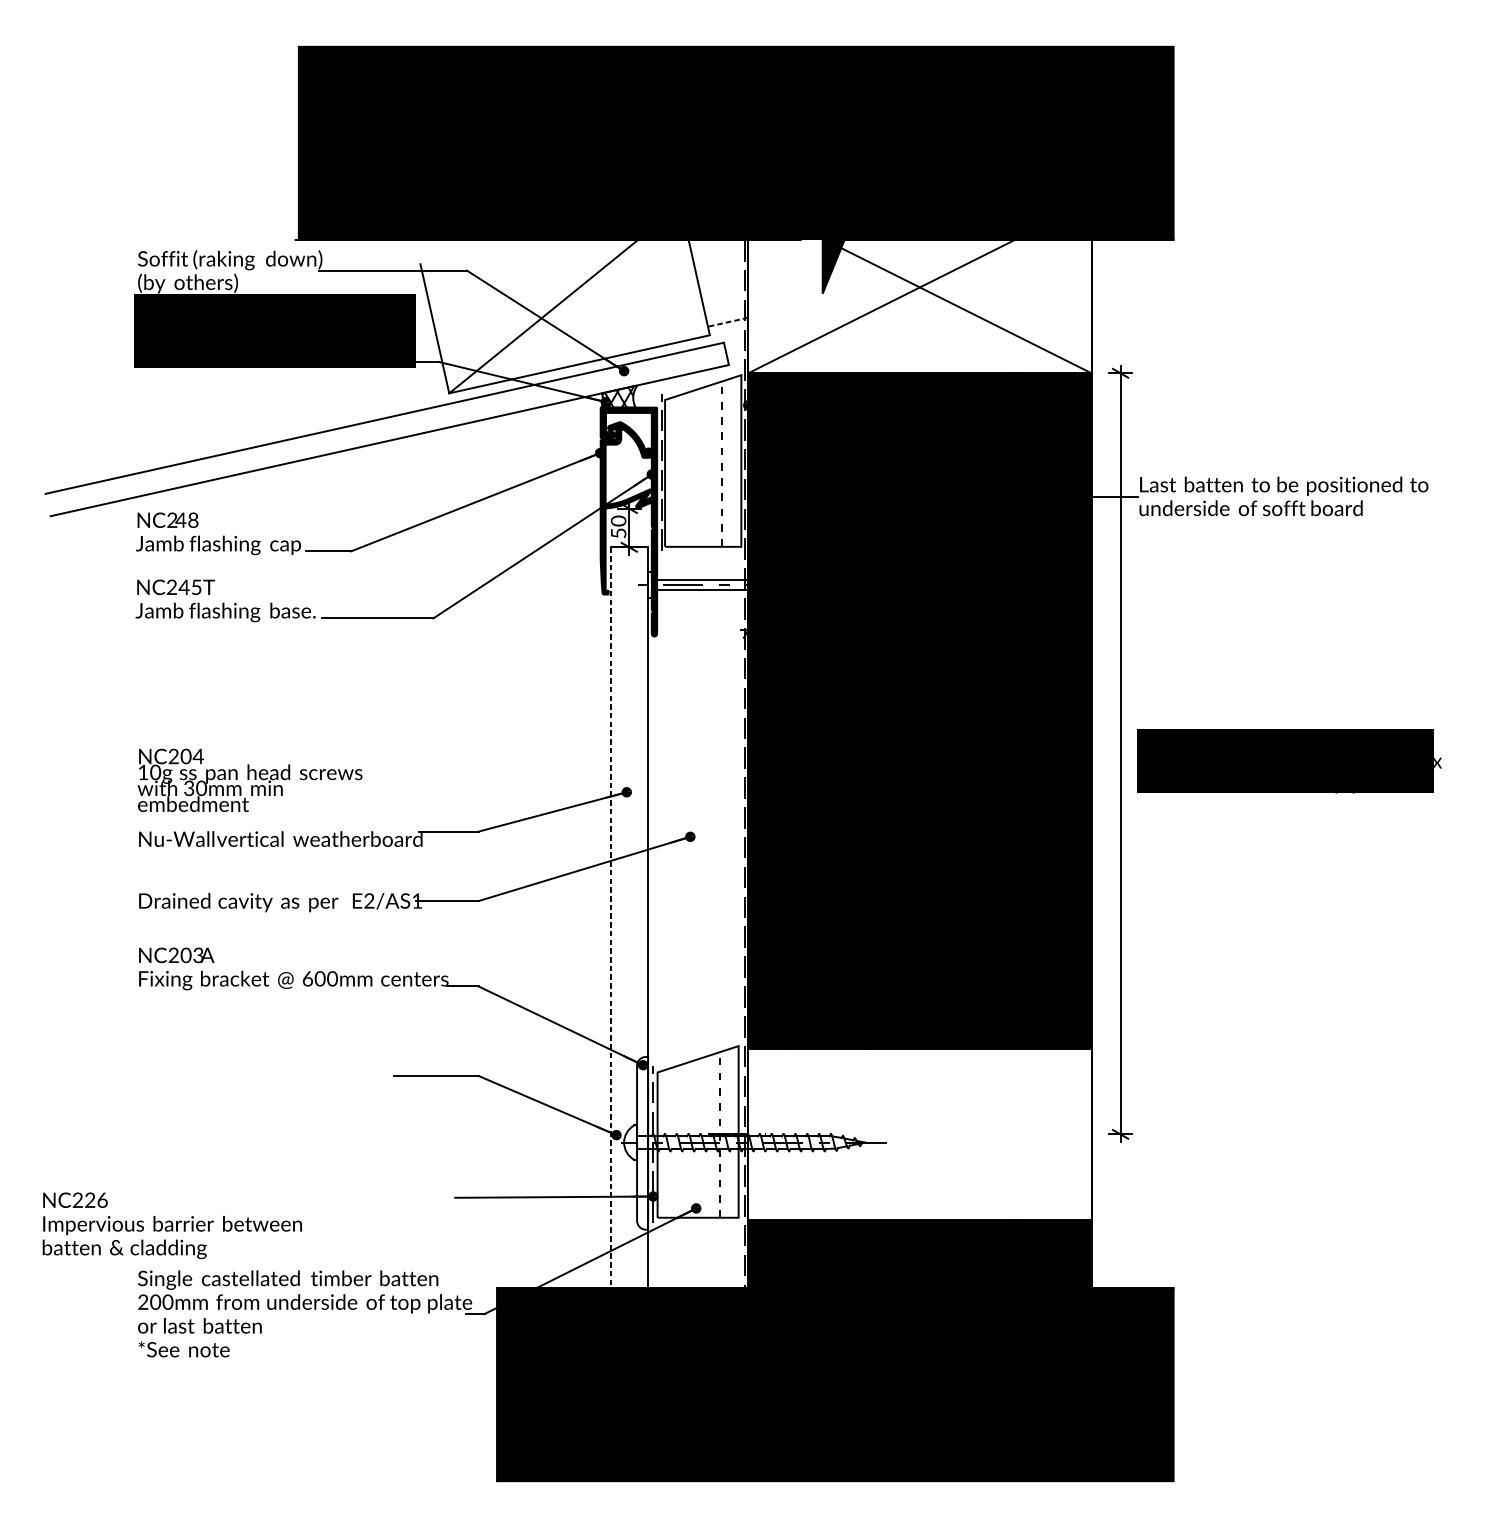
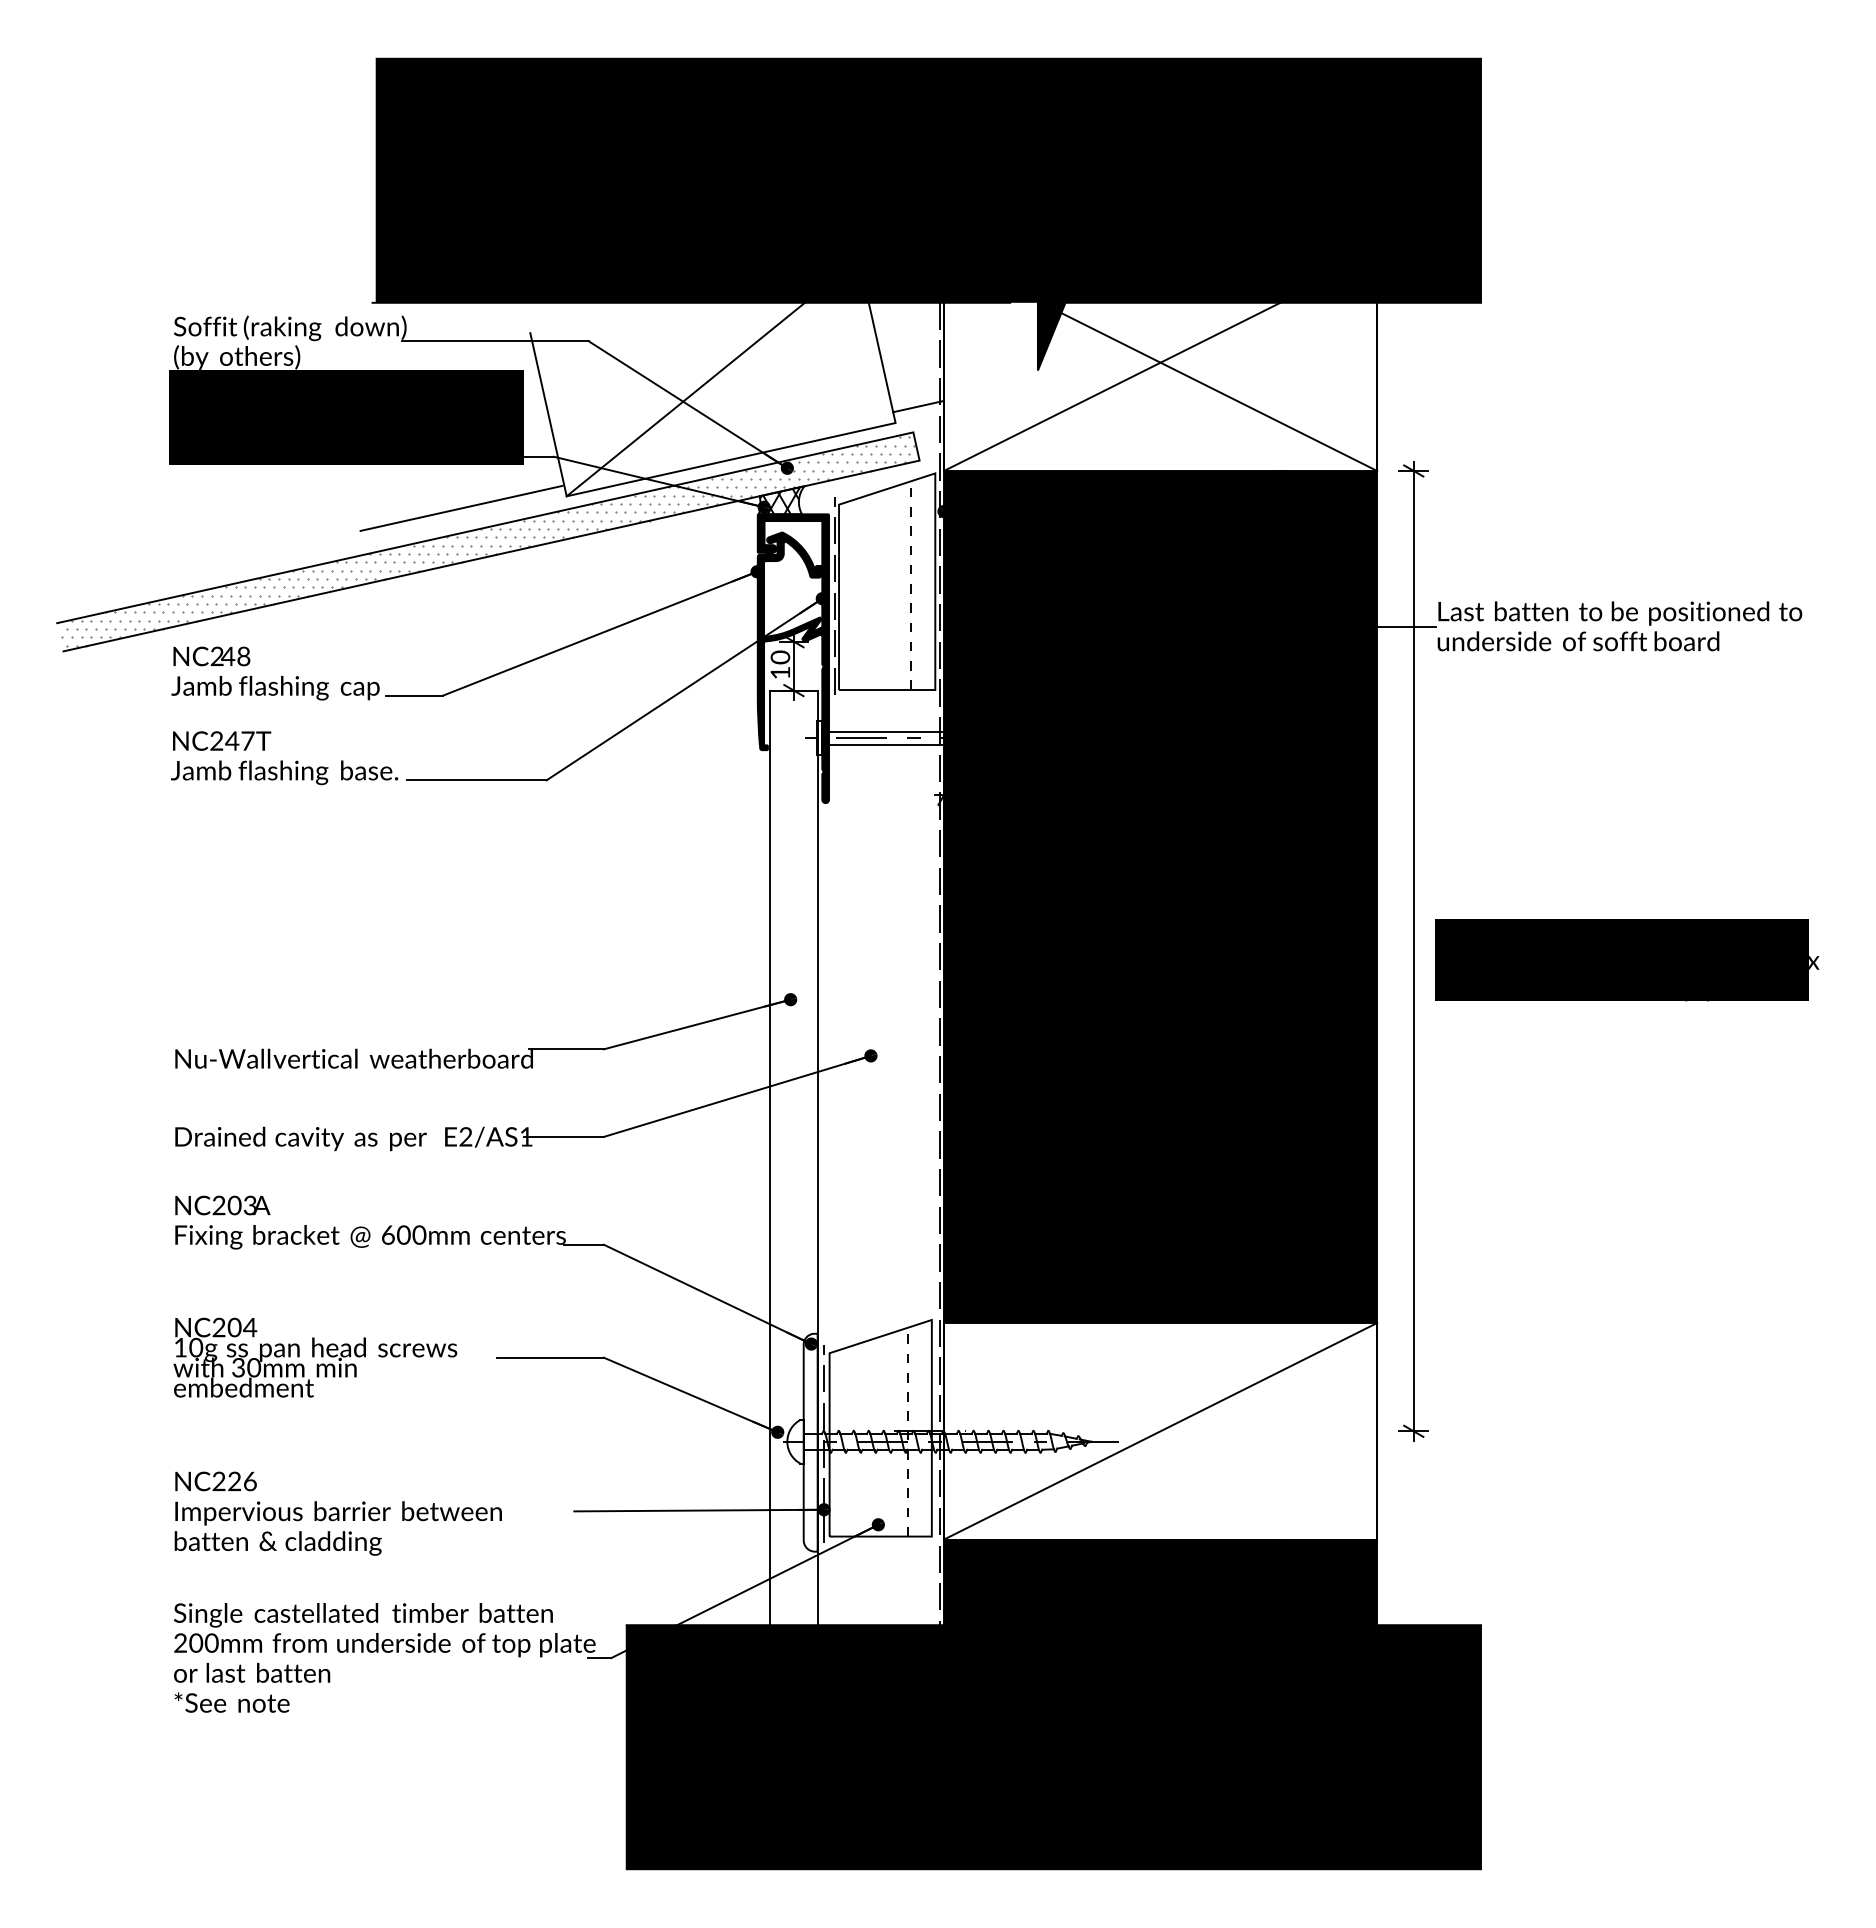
line: (728, 322) -> (918, 406), dashed -> solid
line: (365, 402) -> (461, 507), added
hatch: (387, 429) -> (488, 541), added
text: (618, 532) -> (780, 672), 50 -> 10
text: (196, 586) -> (247, 740), NC245T -> NC247T
text: (250, 780) -> (315, 1357), moved
line: (610, 918) -> (770, 1158), dashed -> solid
line: (919, 1134) -> (1160, 1431), added
text: (171, 1225) -> (337, 1513), moved

